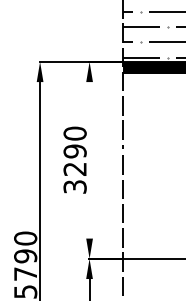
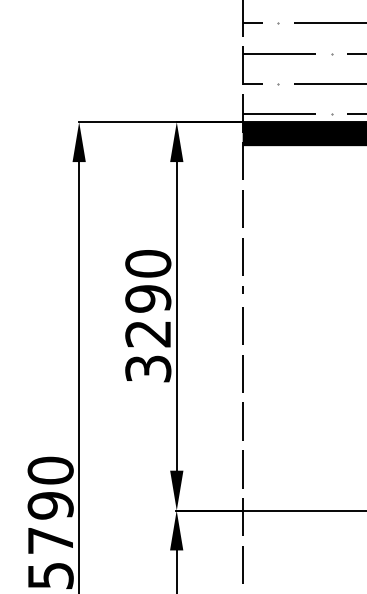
line: (89, 160) -> (176, 316), added

